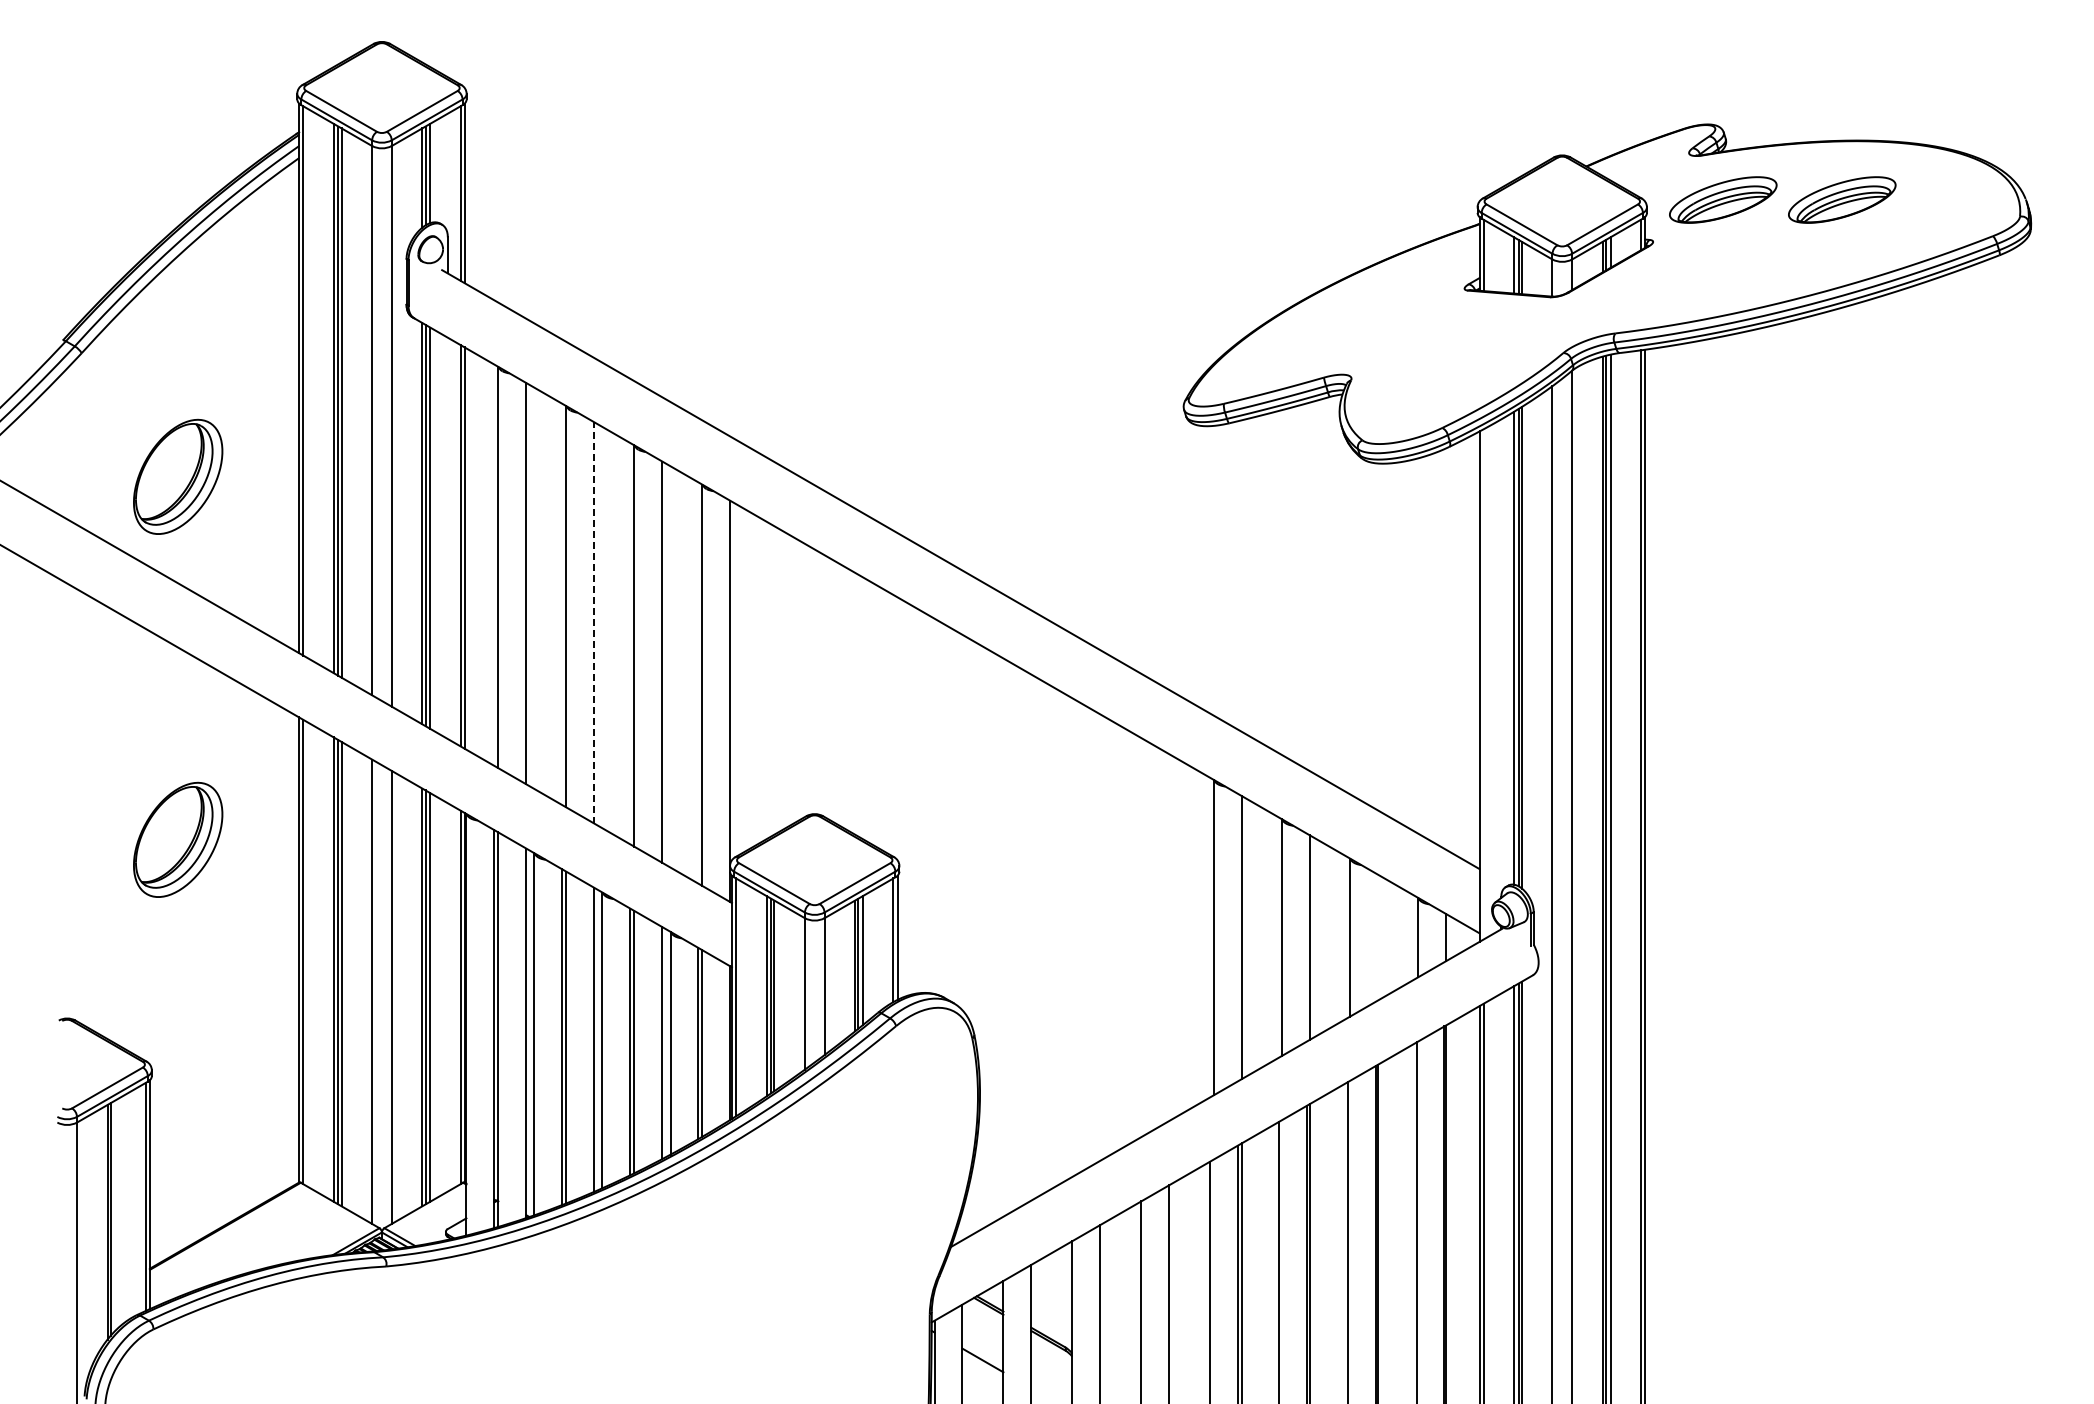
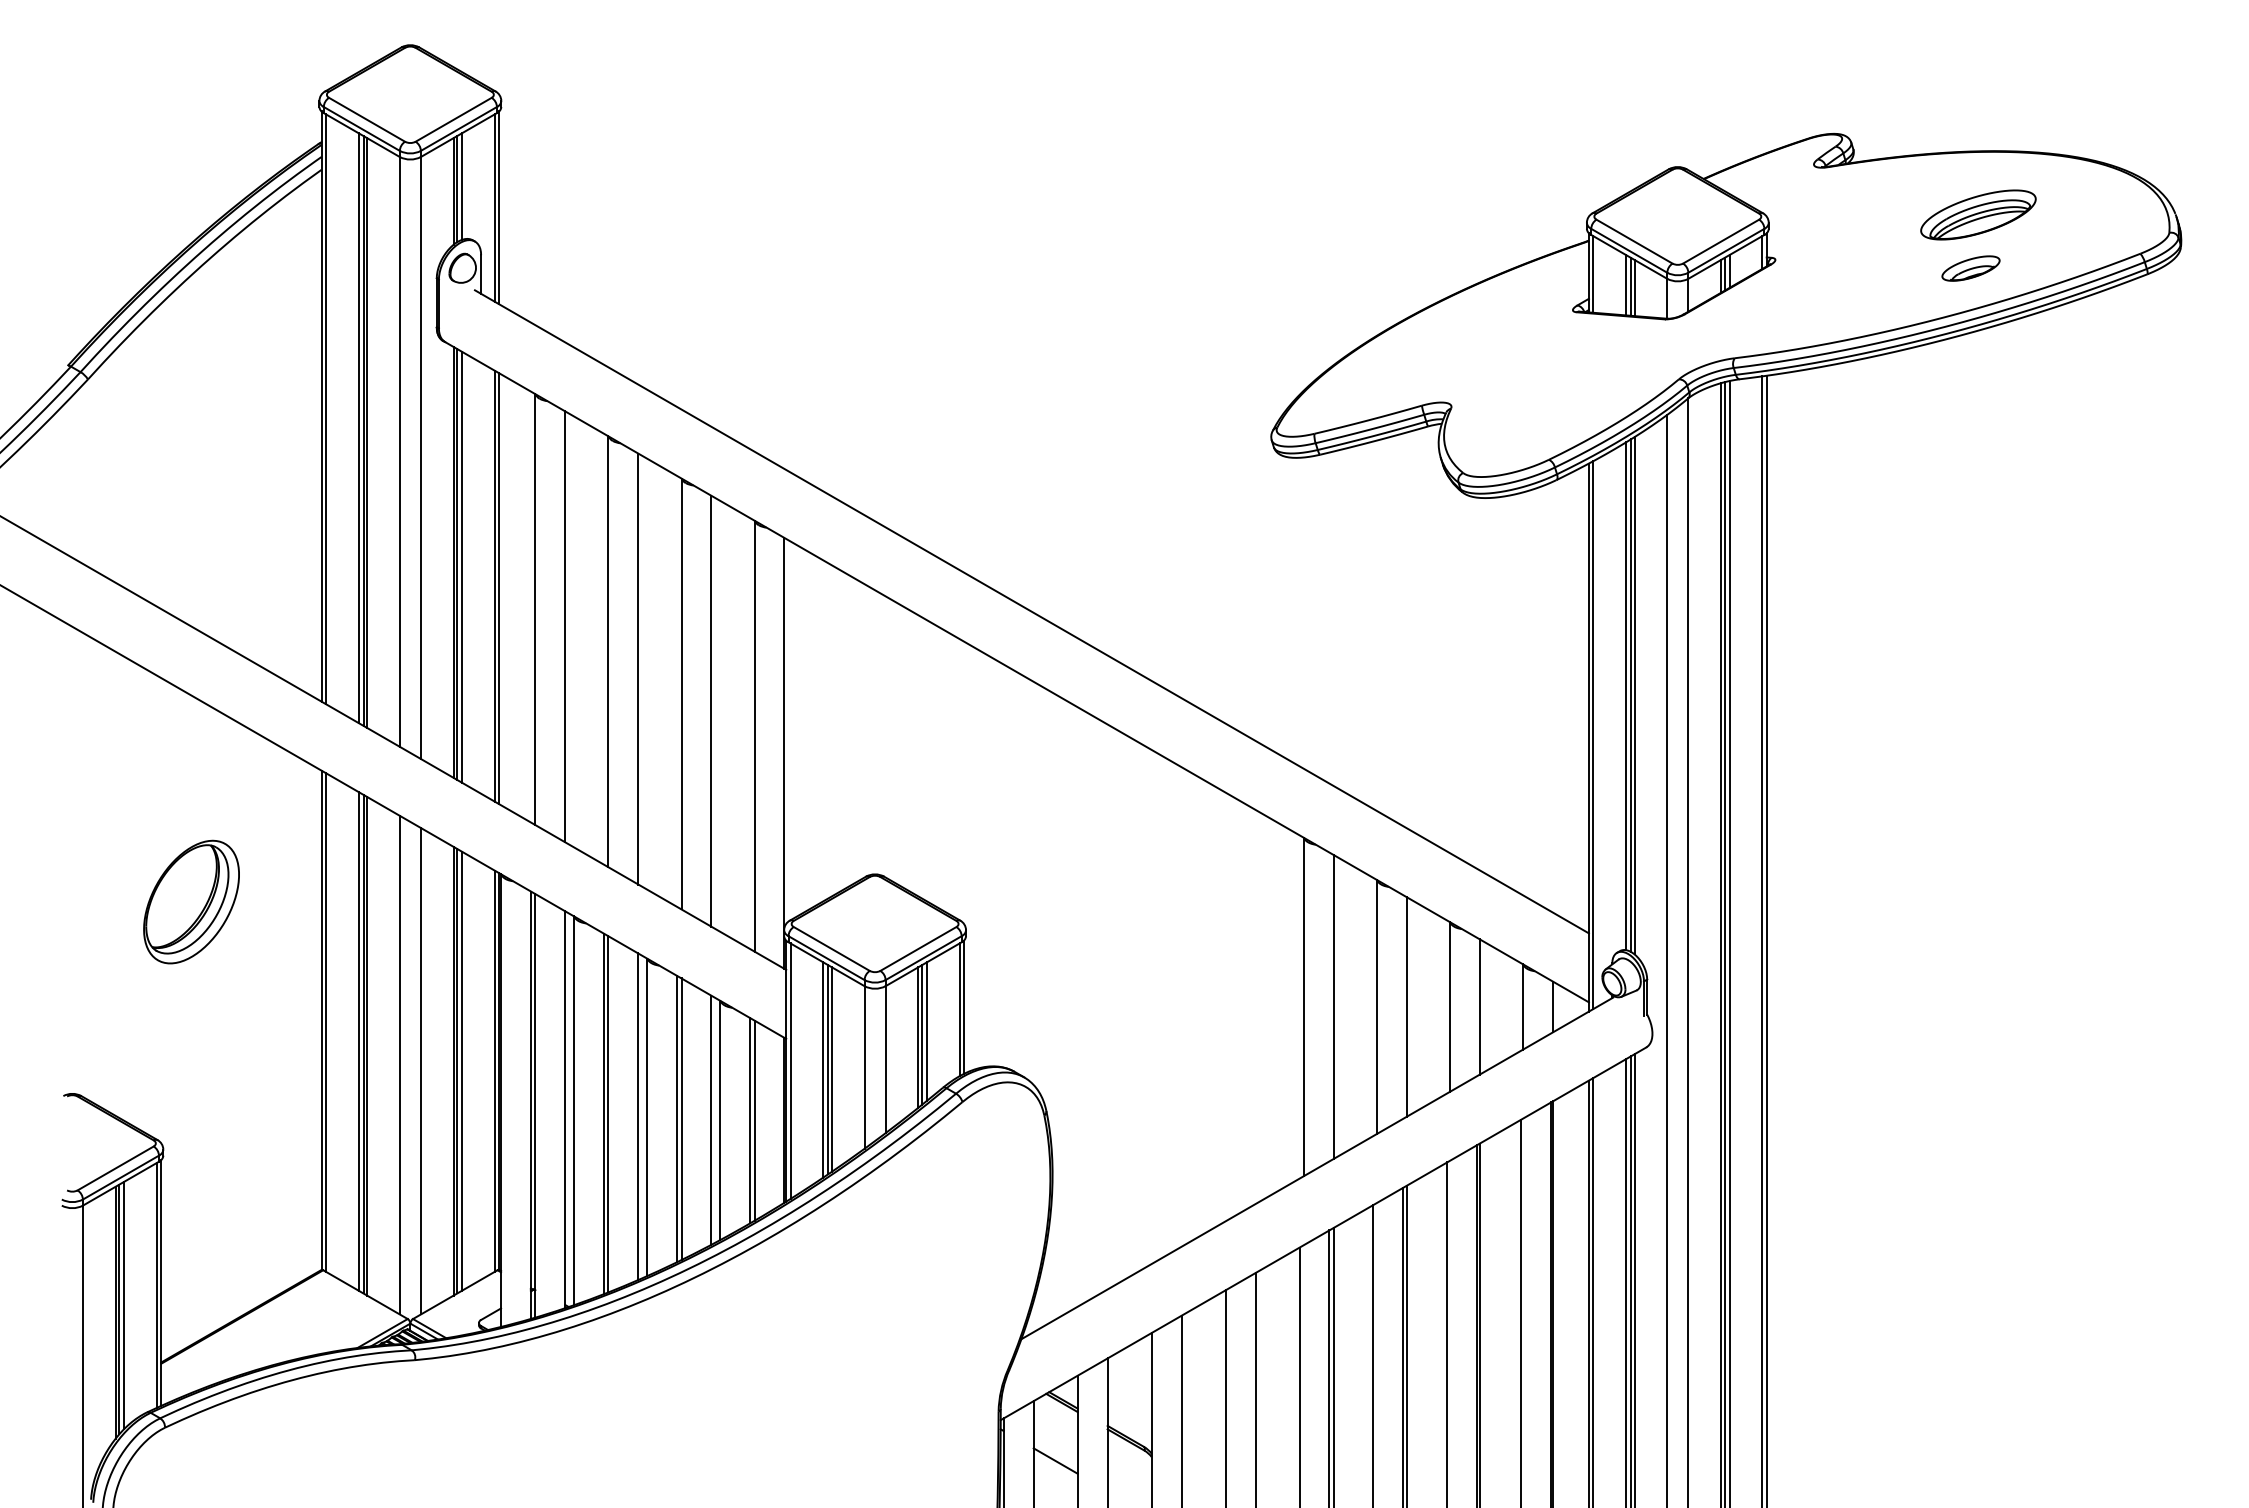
part: (1723, 199) -> (1850, 214), removed
part: (1834, 249) -> (1970, 268), added
part: (178, 476) -> (191, 511), removed
line: (594, 622) -> (638, 668), dashed -> solid
line: (1483, 684) -> (1593, 735), added
line: (1377, 937) -> (1479, 1006), added
line: (115, 1215) -> (124, 1305), added

